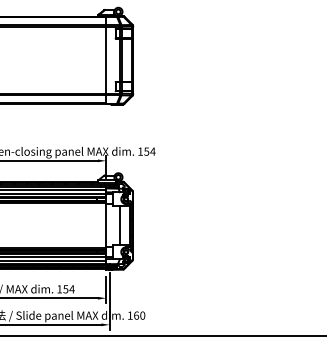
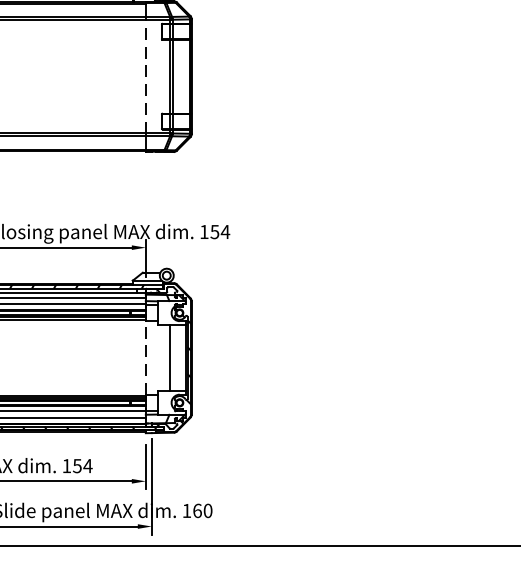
line: (106, 59) -> (146, 75), solid -> dashed
line: (106, 225) -> (146, 357), solid -> dashed

